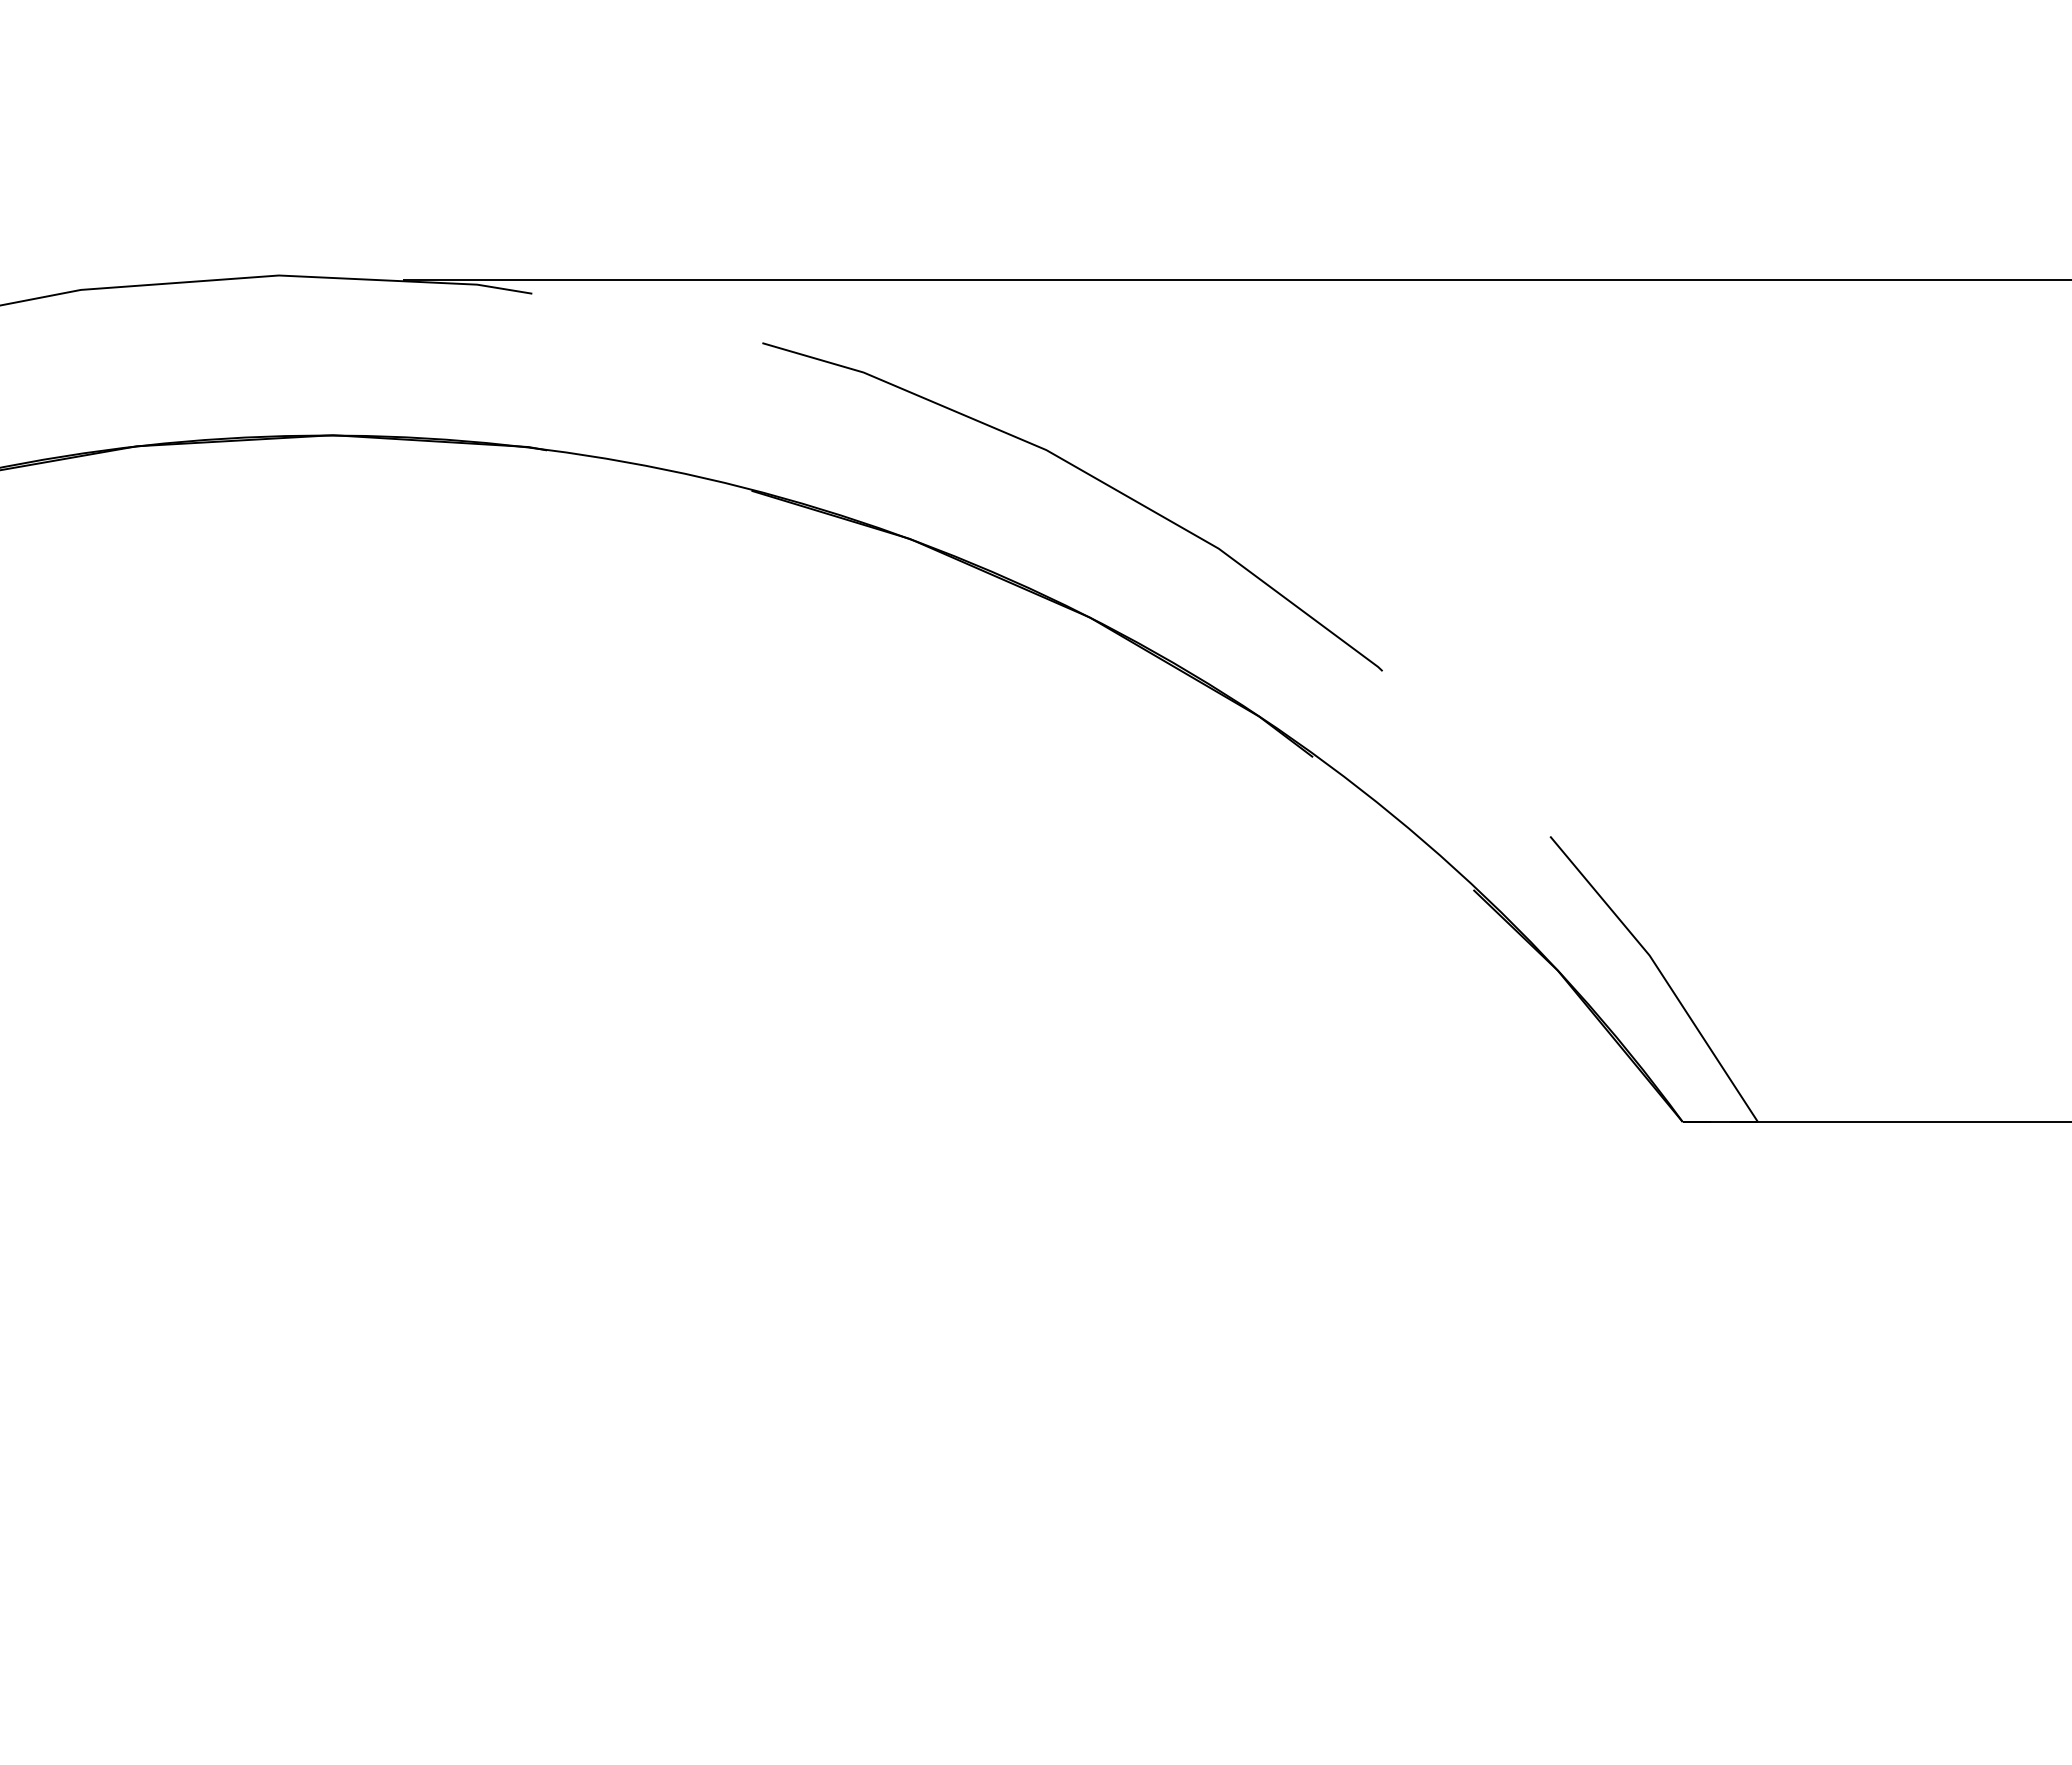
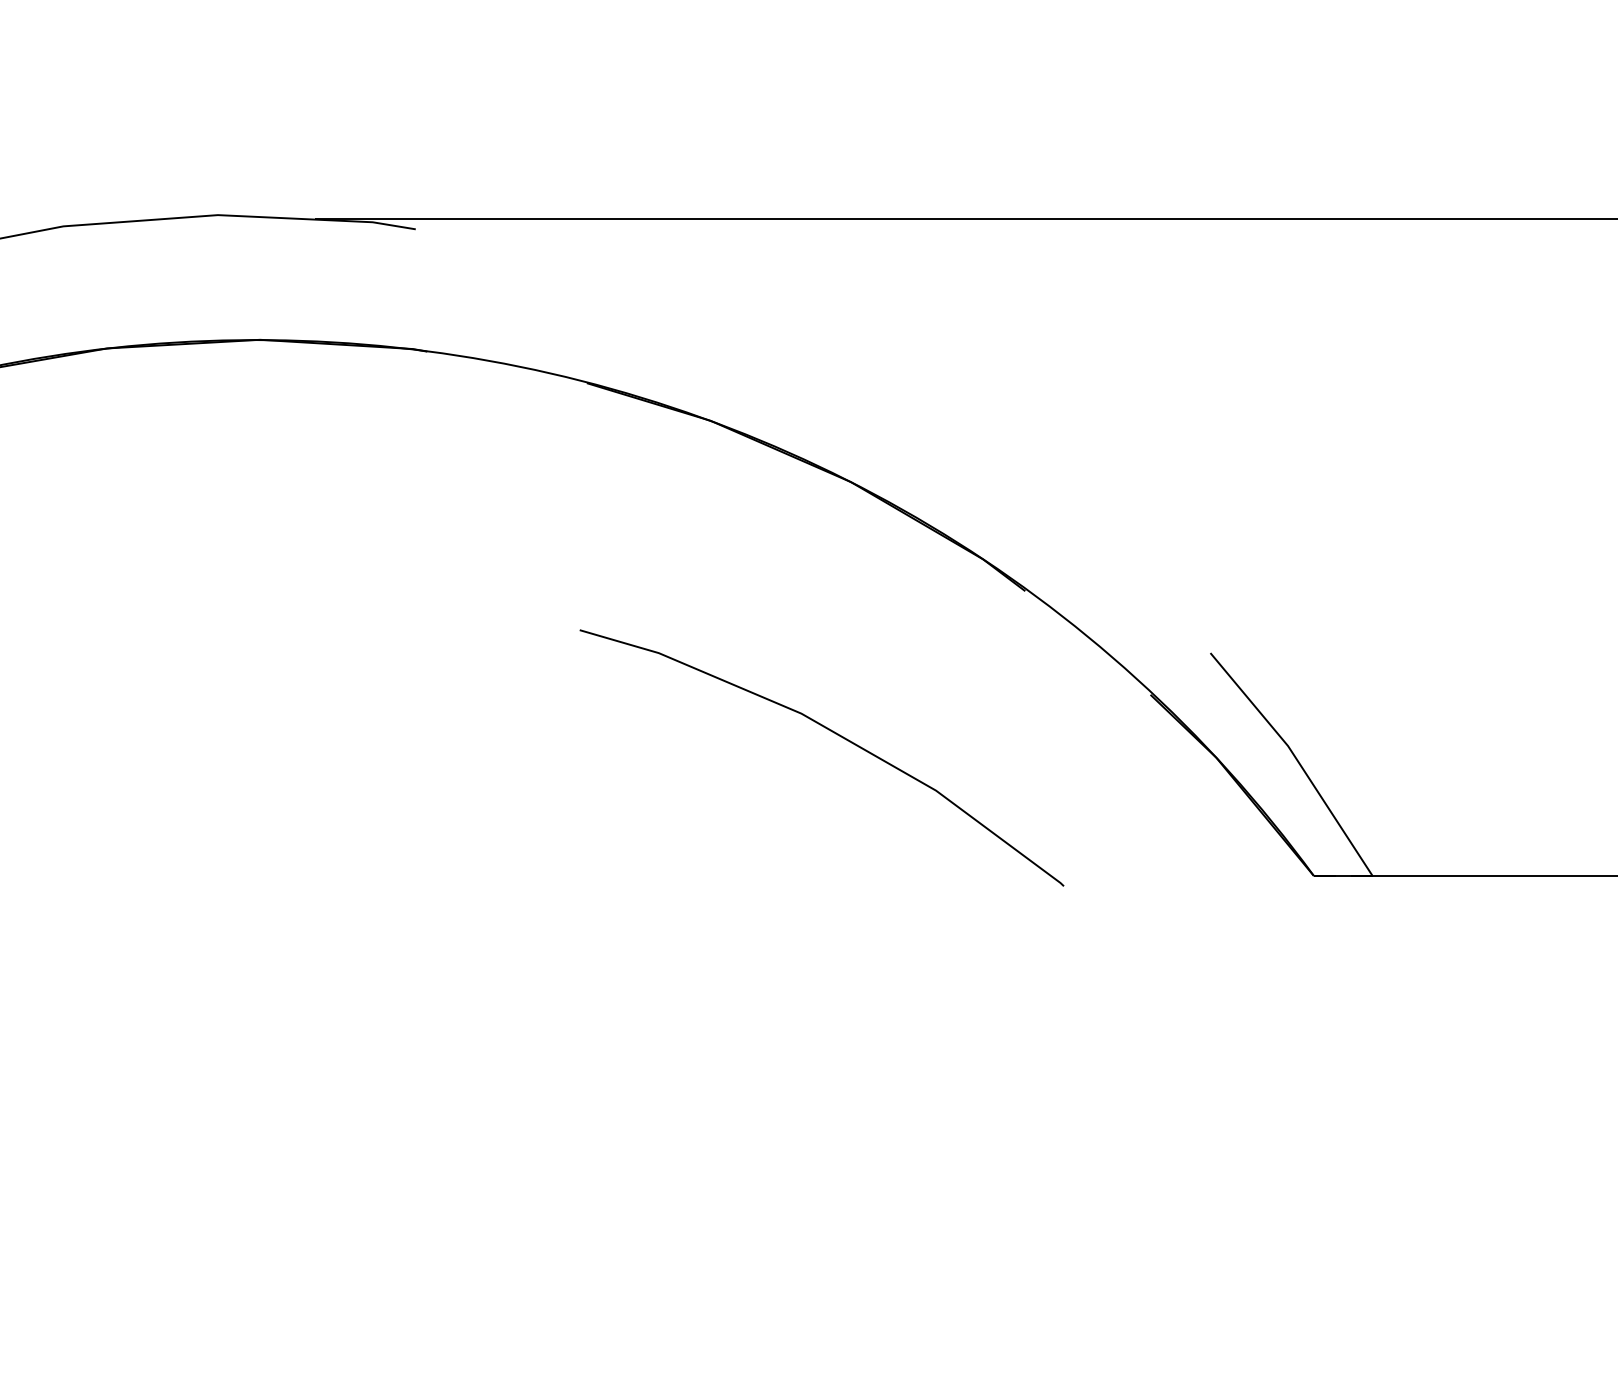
curve: (1088, 475) -> (834, 733), moved

